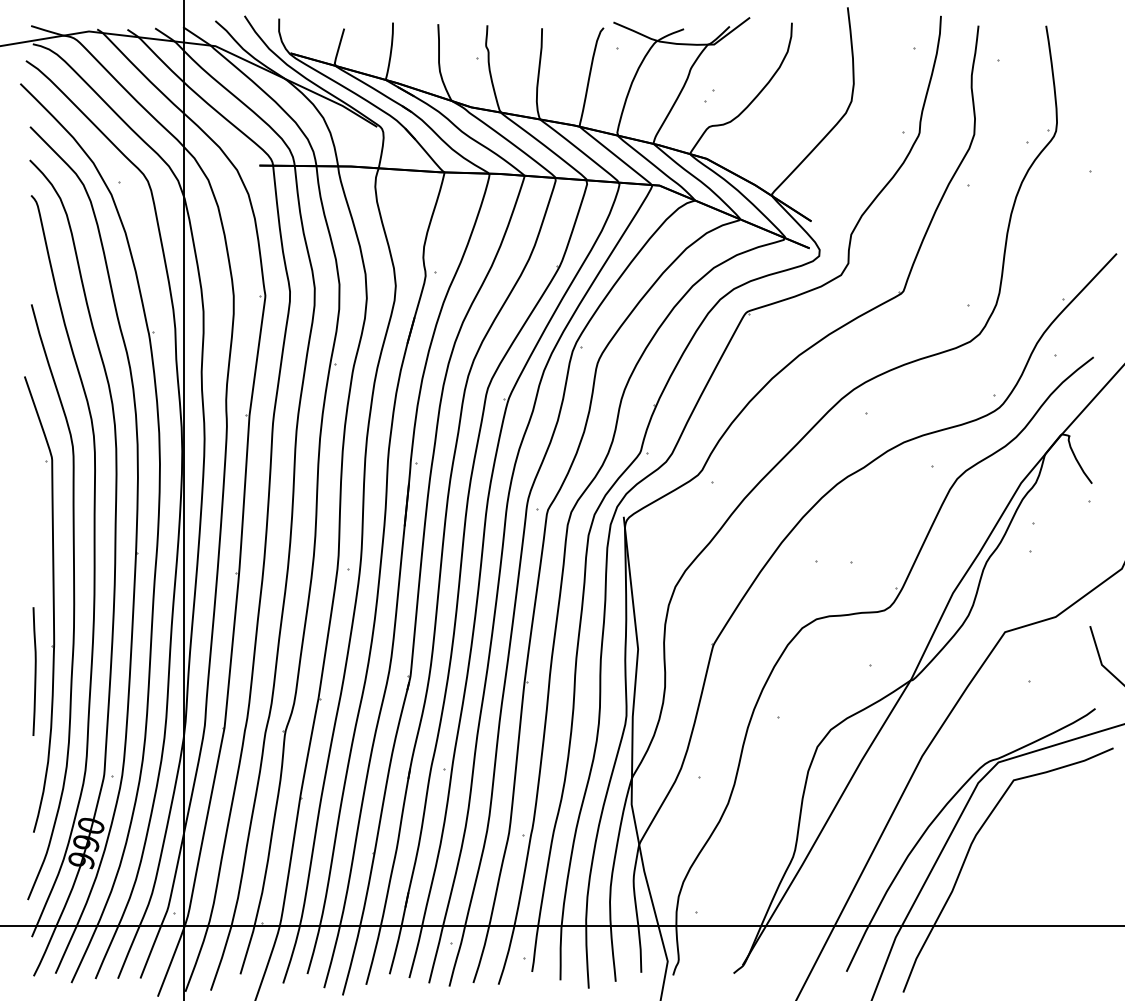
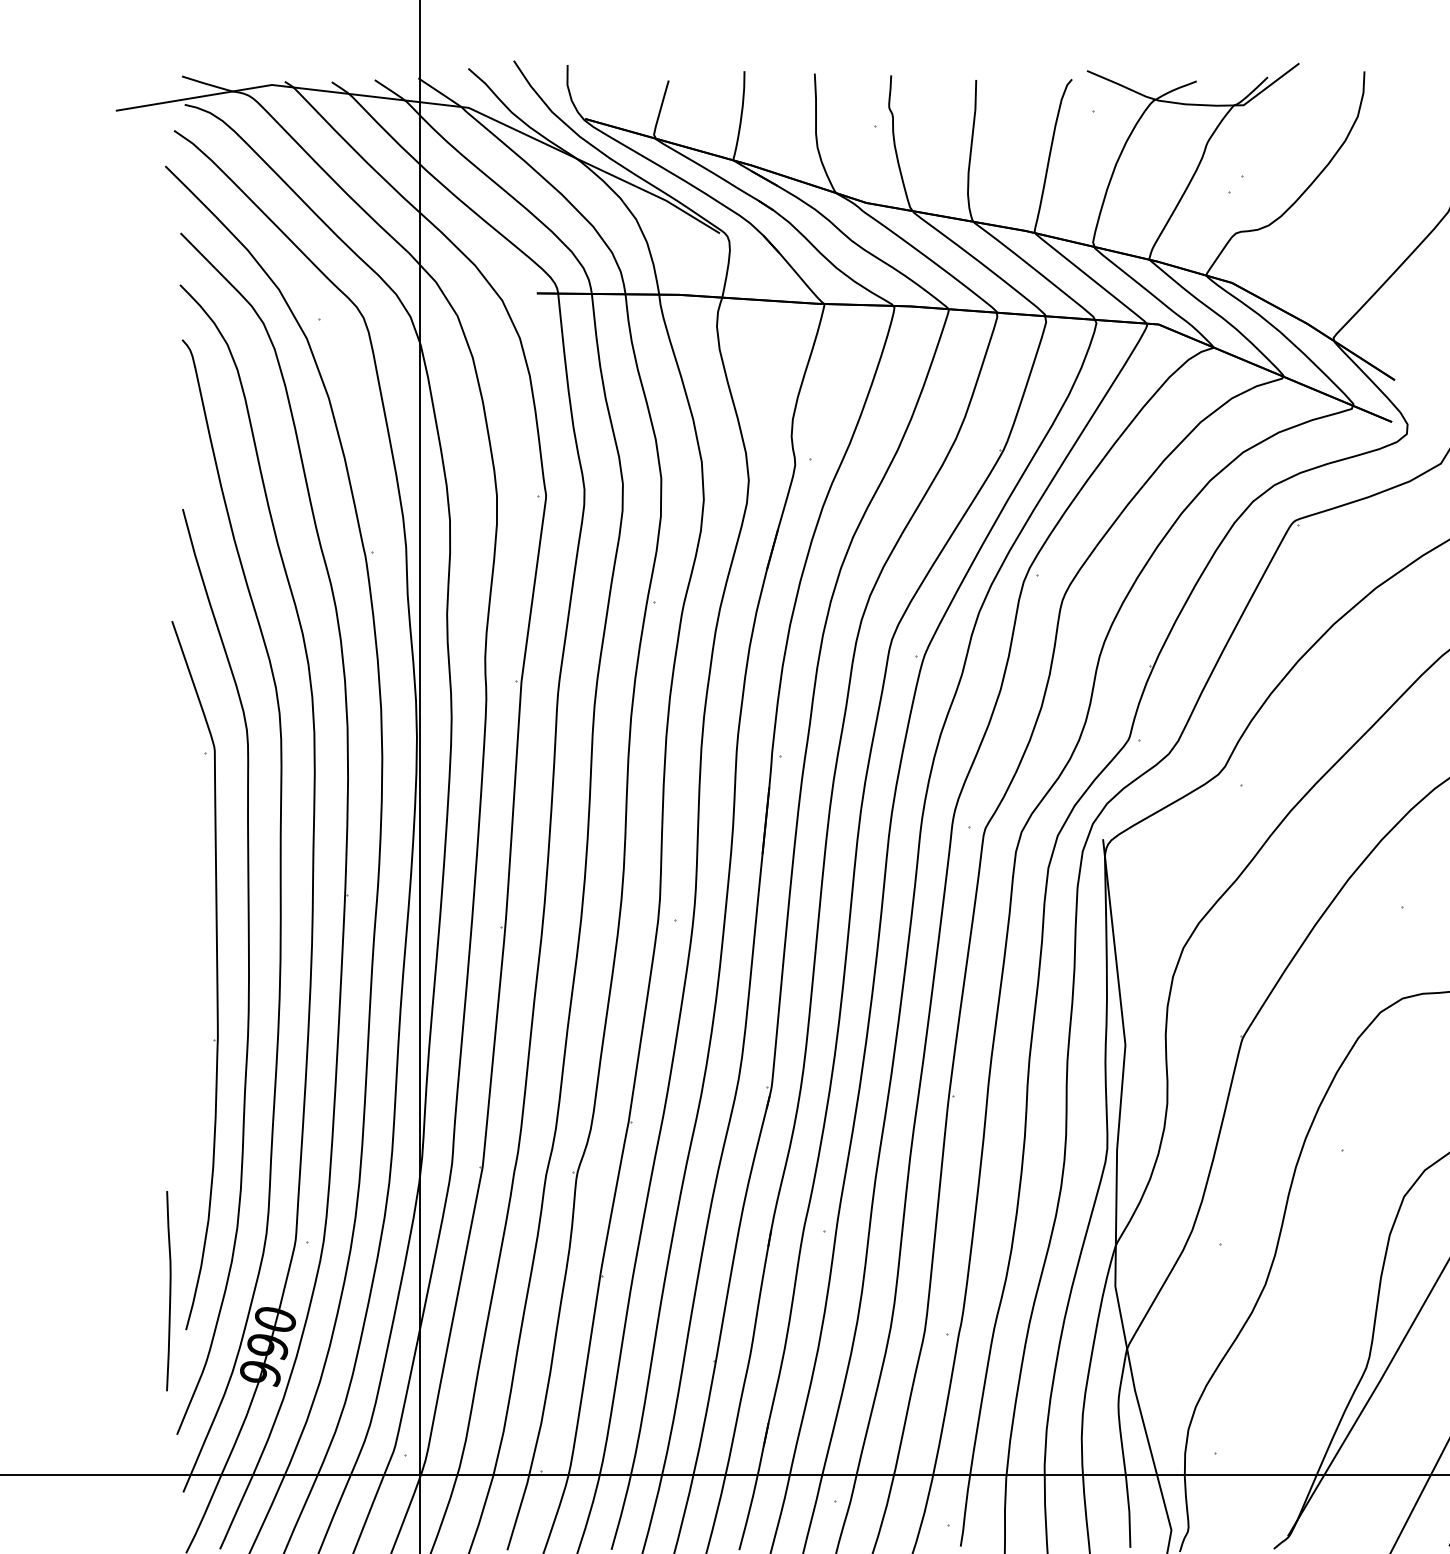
curve: (34, 671) -> (168, 1290), moved

